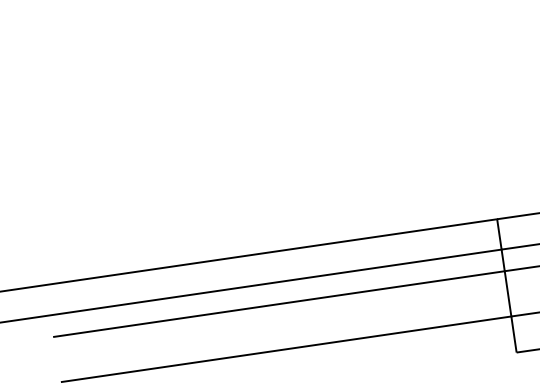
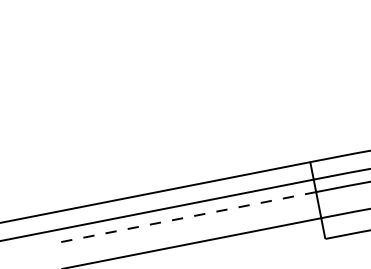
line: (278, 303) -> (185, 217), solid -> dashed

